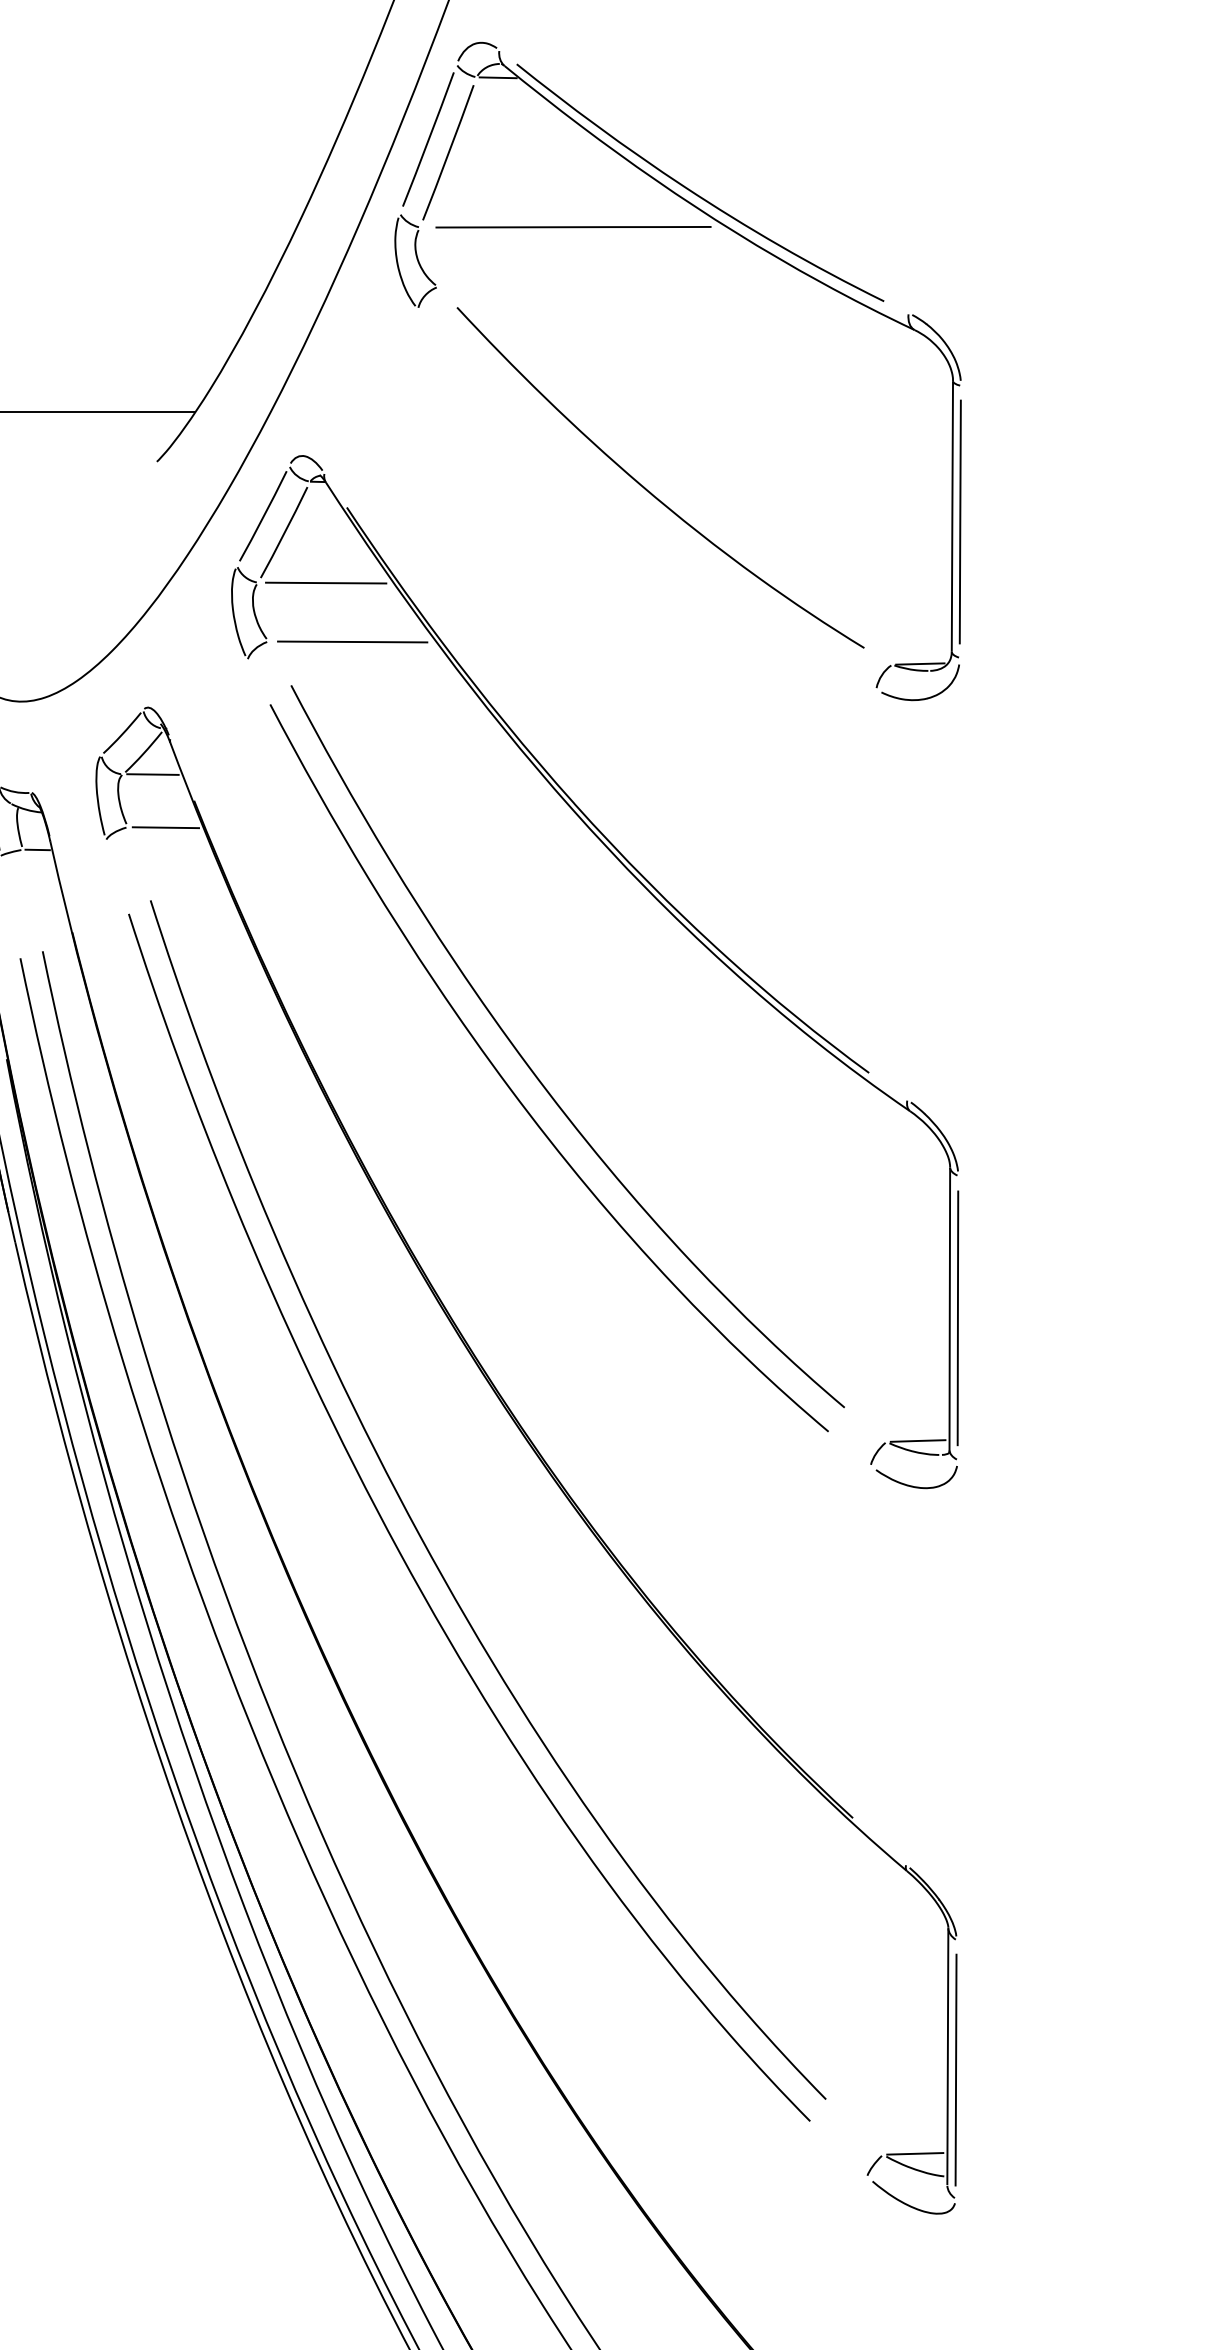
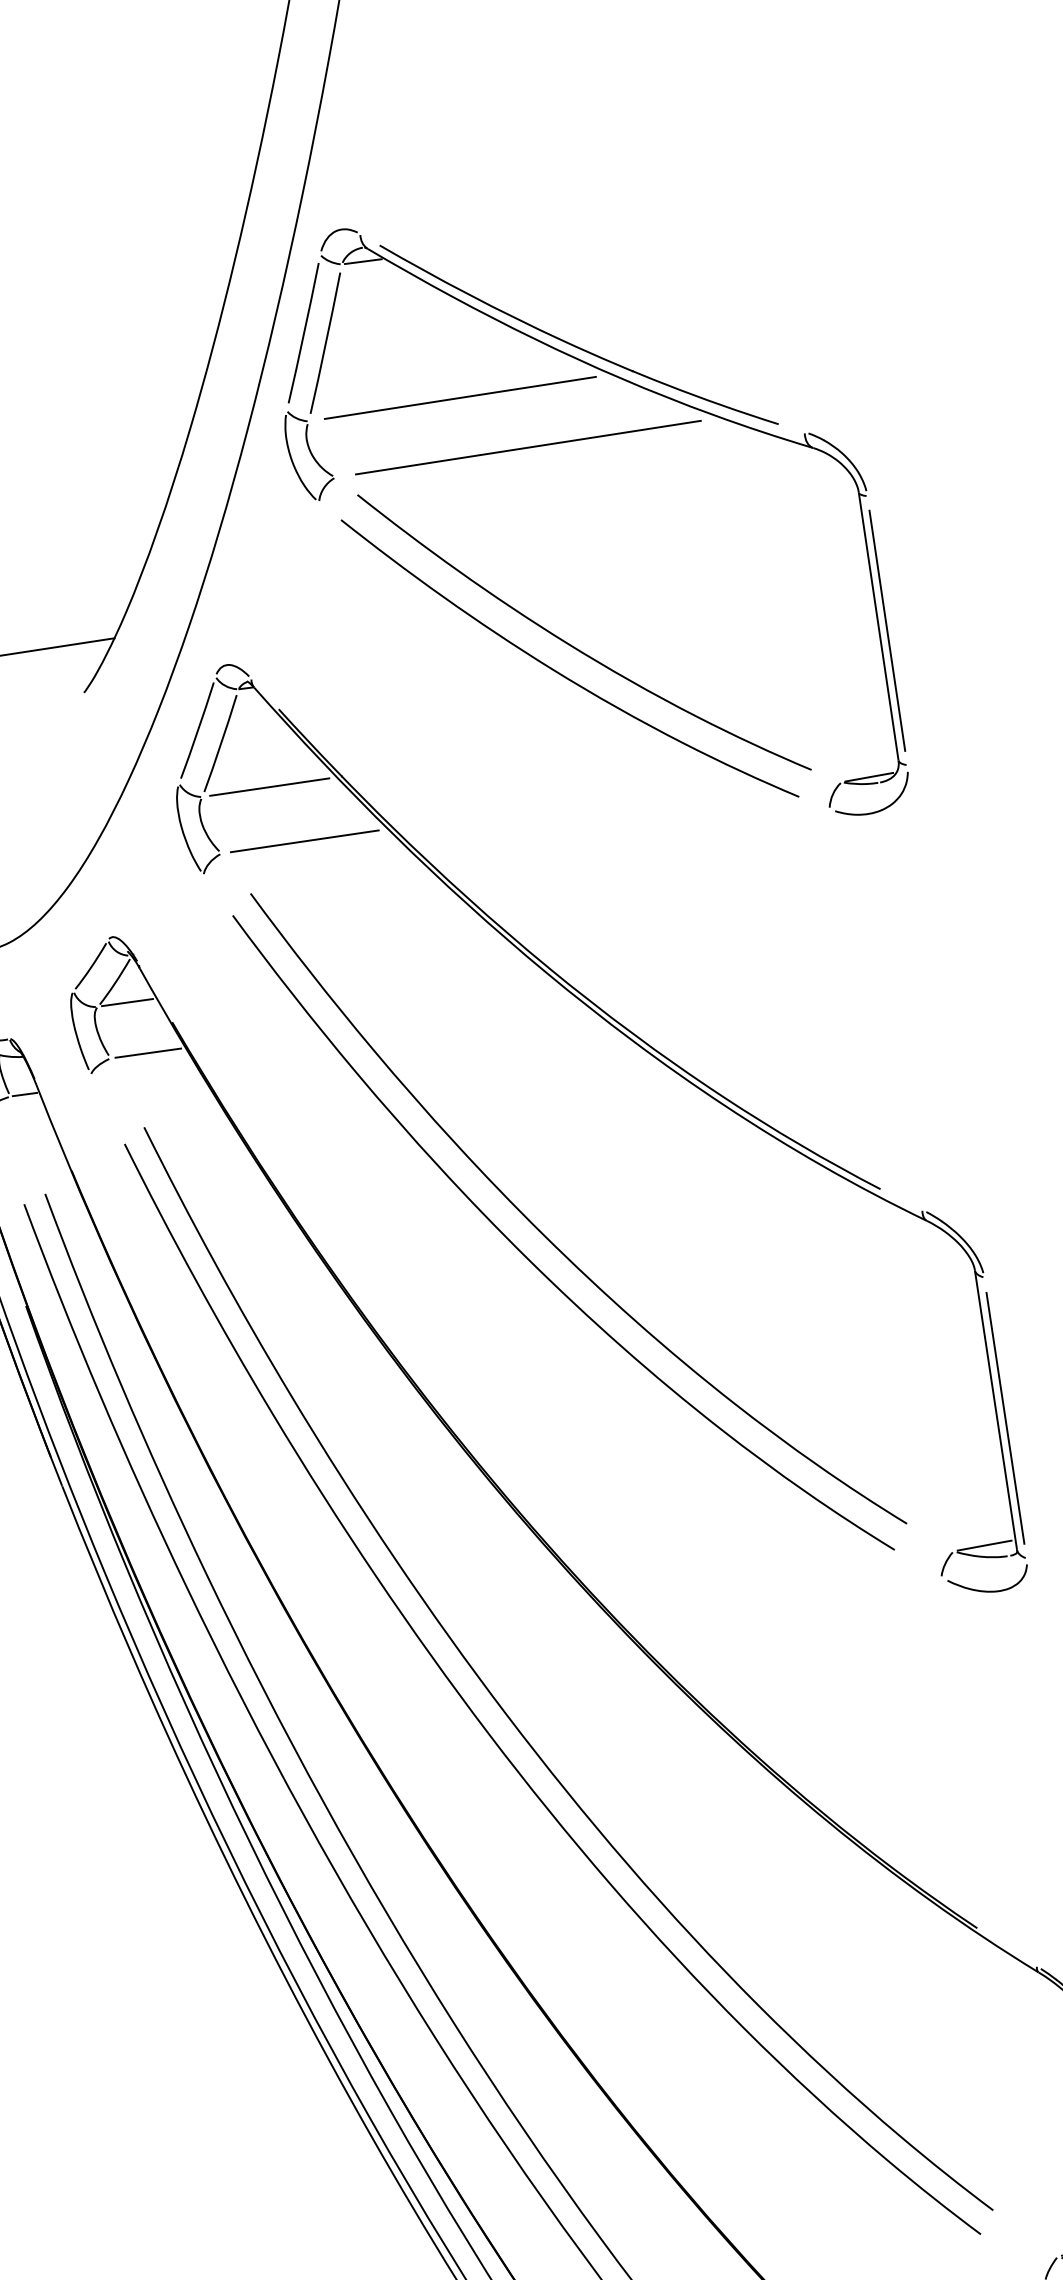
line: (632, 286) -> (527, 447), added
curve: (632, 515) -> (562, 673), added

